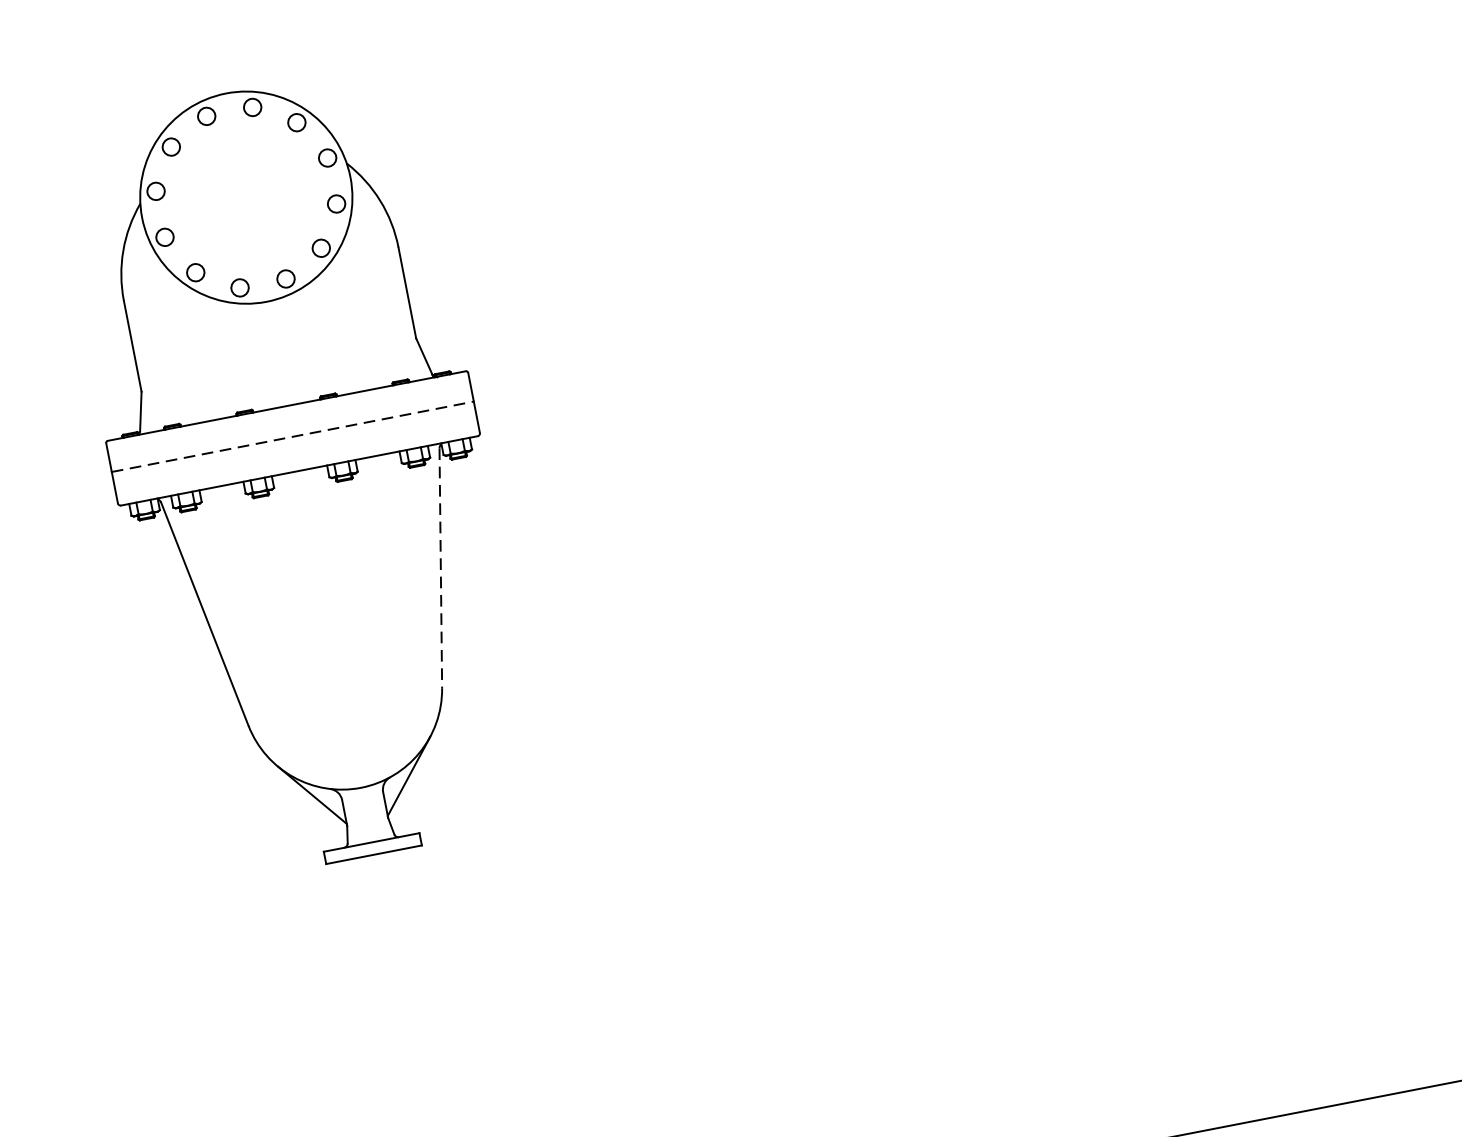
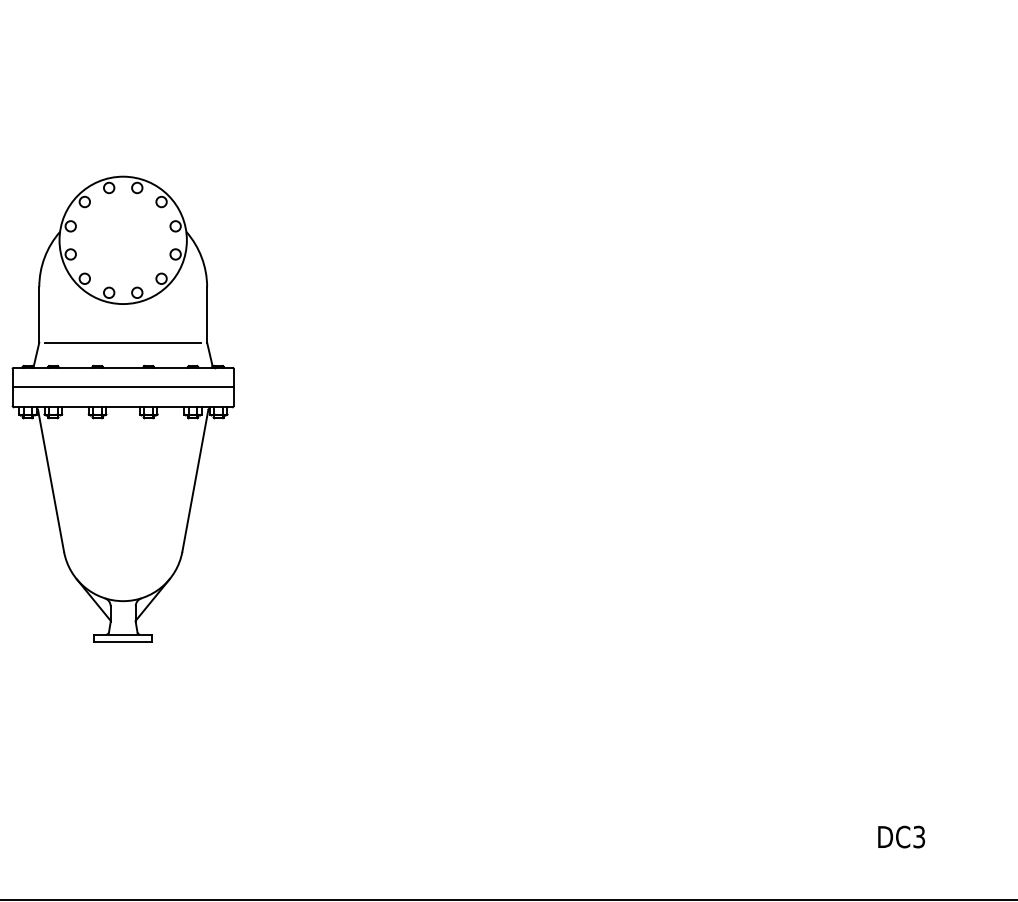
line: (279, 364) -> (123, 342), added
line: (293, 436) -> (123, 386), dashed -> solid
line: (440, 567) -> (195, 480), dashed -> solid

